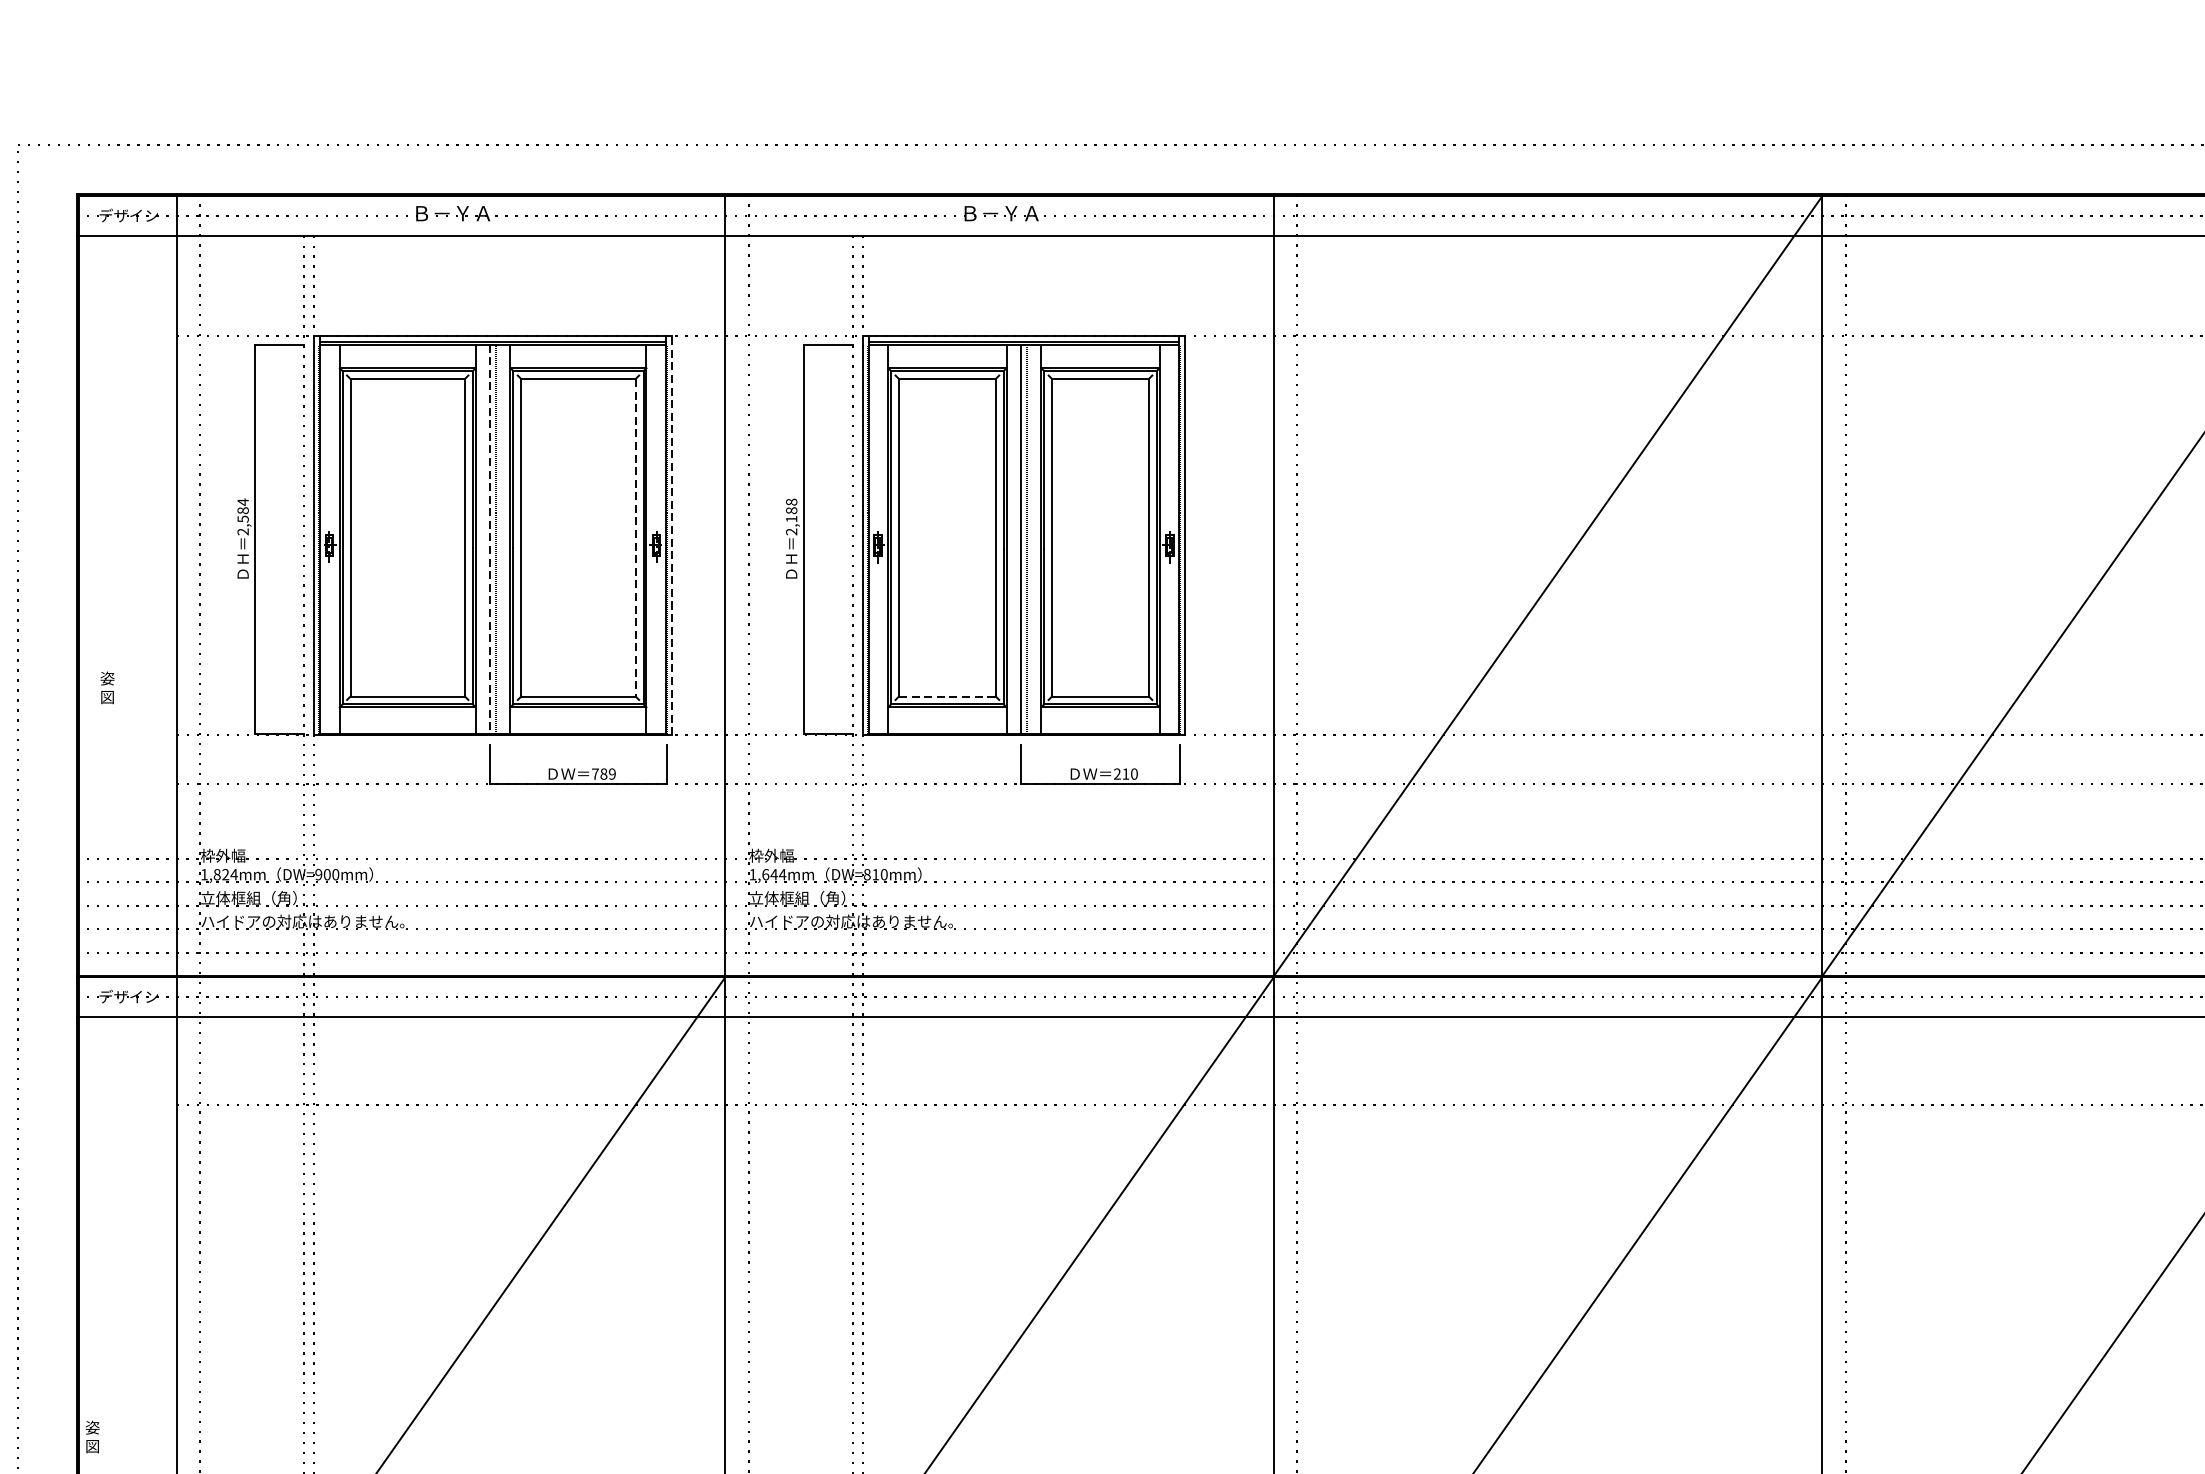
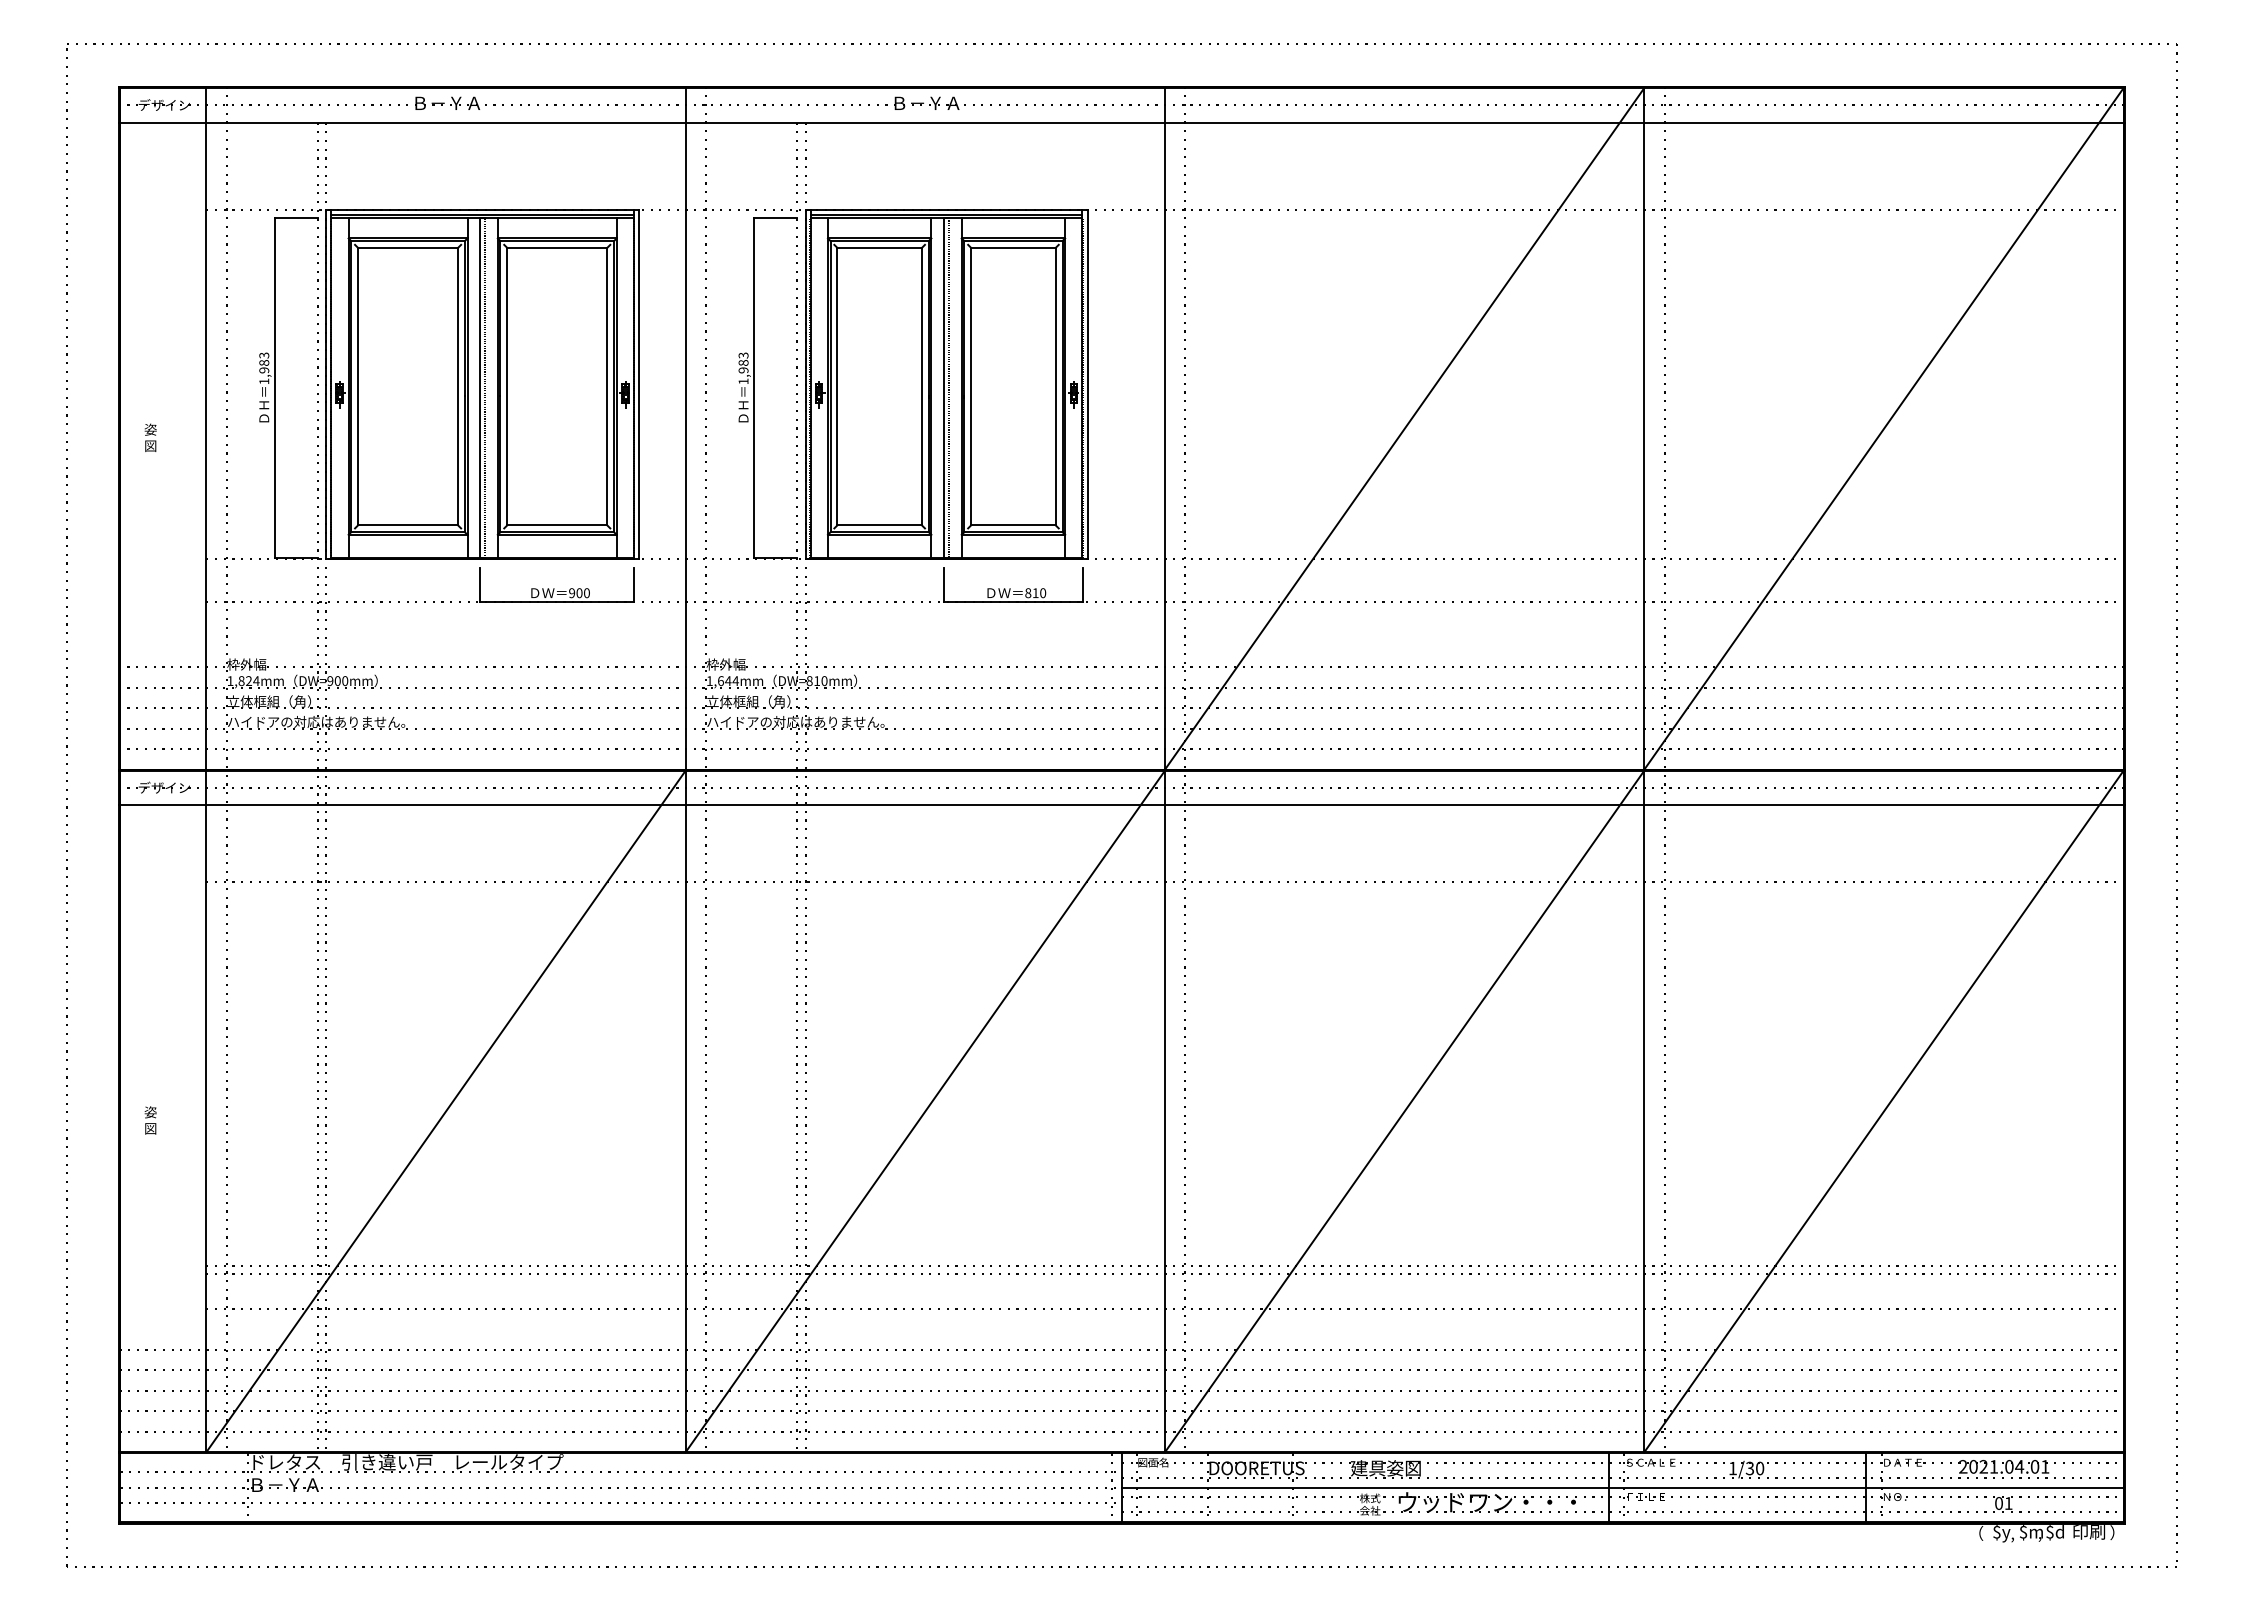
text: (243, 517) -> (264, 368), 2,584 -> 1,983
text: (791, 517) -> (743, 368), 2,188 -> 1,983
line: (672, 535) -> (639, 384), dashed -> solid
line: (635, 537) -> (607, 386), dashed -> solid
line: (490, 539) -> (480, 388), dashed -> solid
text: (107, 687) -> (150, 437), moved
line: (948, 696) -> (880, 525), dashed -> solid
text: (603, 774) -> (579, 593), 789 -> 900
text: (1117, 774) -> (1028, 593), 210 -> 810
text: (92, 1437) -> (150, 1120), moved

